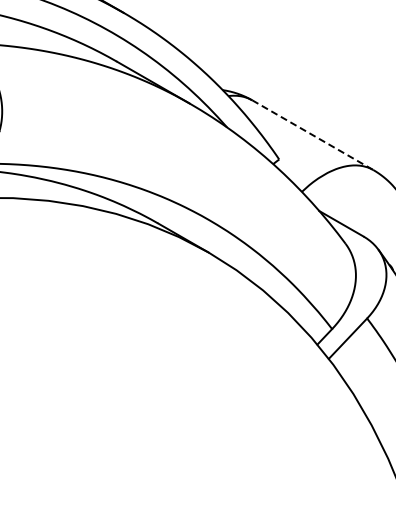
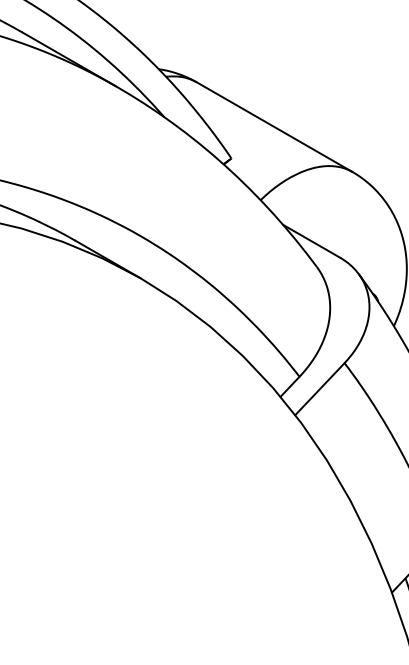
line: (312, 135) -> (274, 127), dashed -> solid

